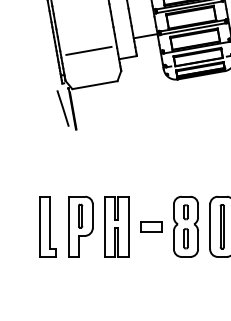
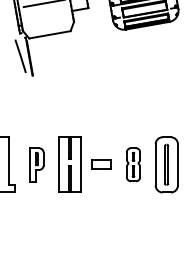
part: (80, 226) -> (36, 164), size x0.6
part: (185, 226) -> (133, 164), size x0.6

